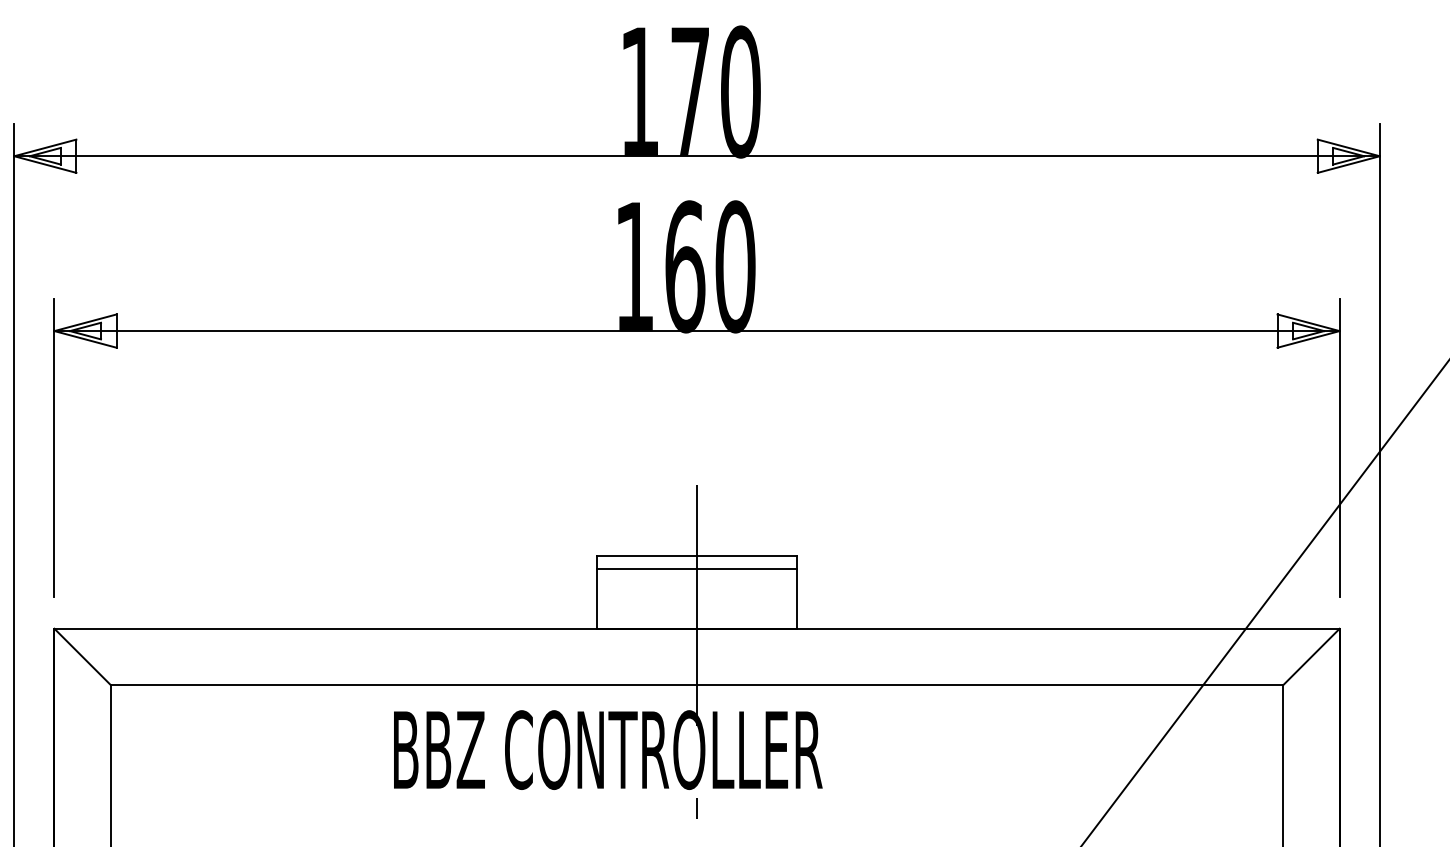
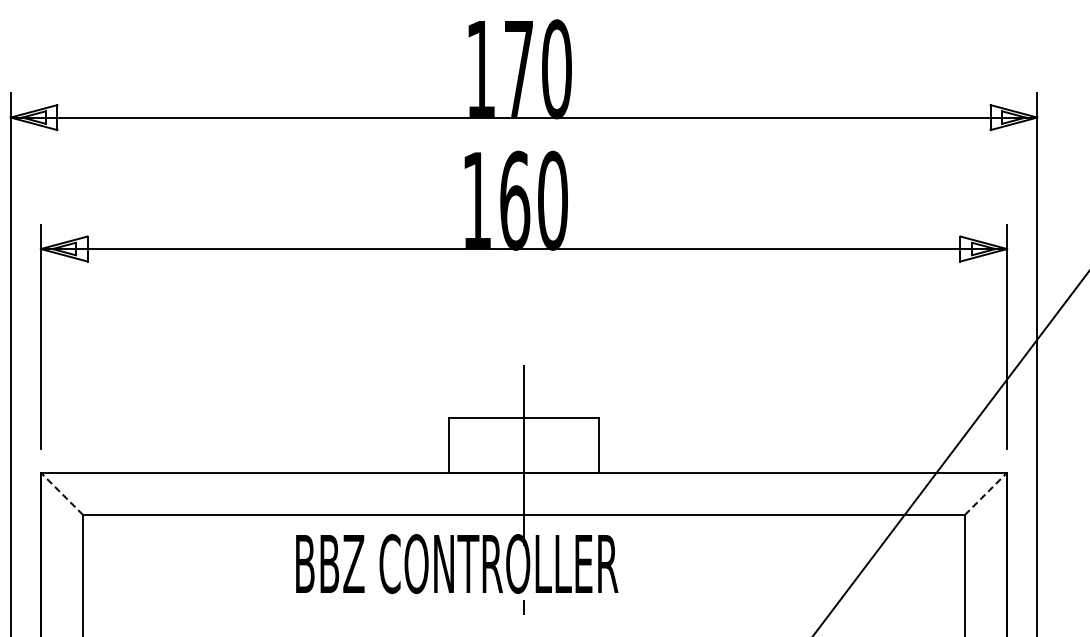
line: (696, 568) -> (523, 427), removed
line: (83, 656) -> (62, 493), solid -> dashed
line: (1310, 656) -> (985, 493), solid -> dashed

